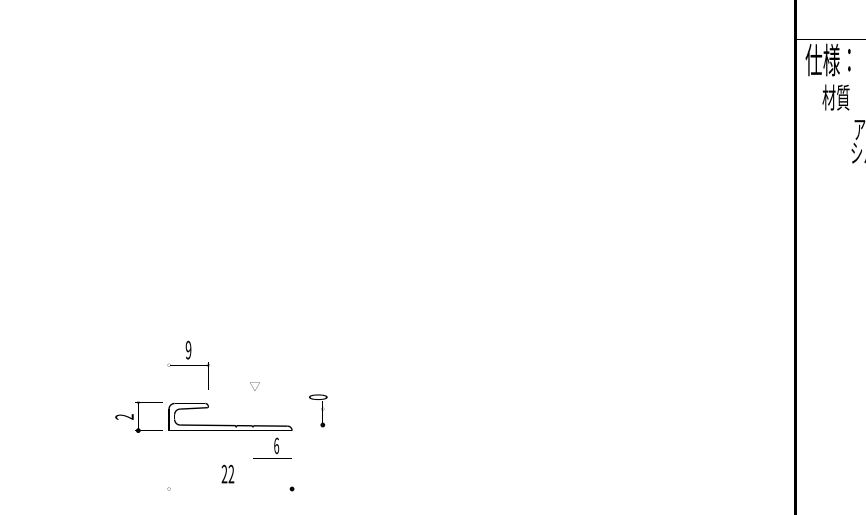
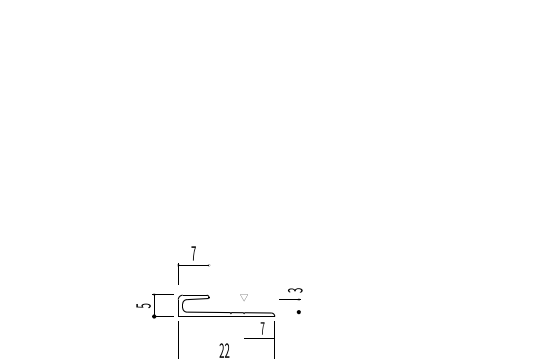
text: (188, 349) -> (193, 252), 9 -> 7
part: (254, 386) -> (243, 297), moved
text: (318, 397) -> (295, 290), 0 -> 3
text: (124, 416) -> (143, 305), 2 -> 5
text: (276, 445) -> (262, 328), 6 -> 7

